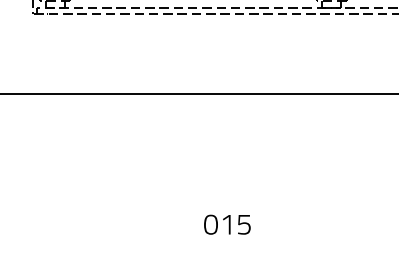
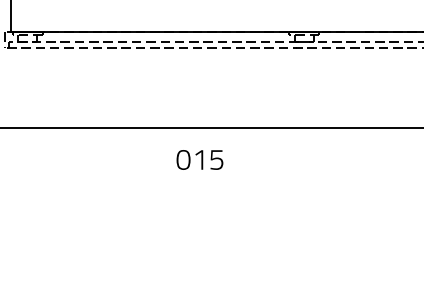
text: (226, 224) -> (199, 159), moved

